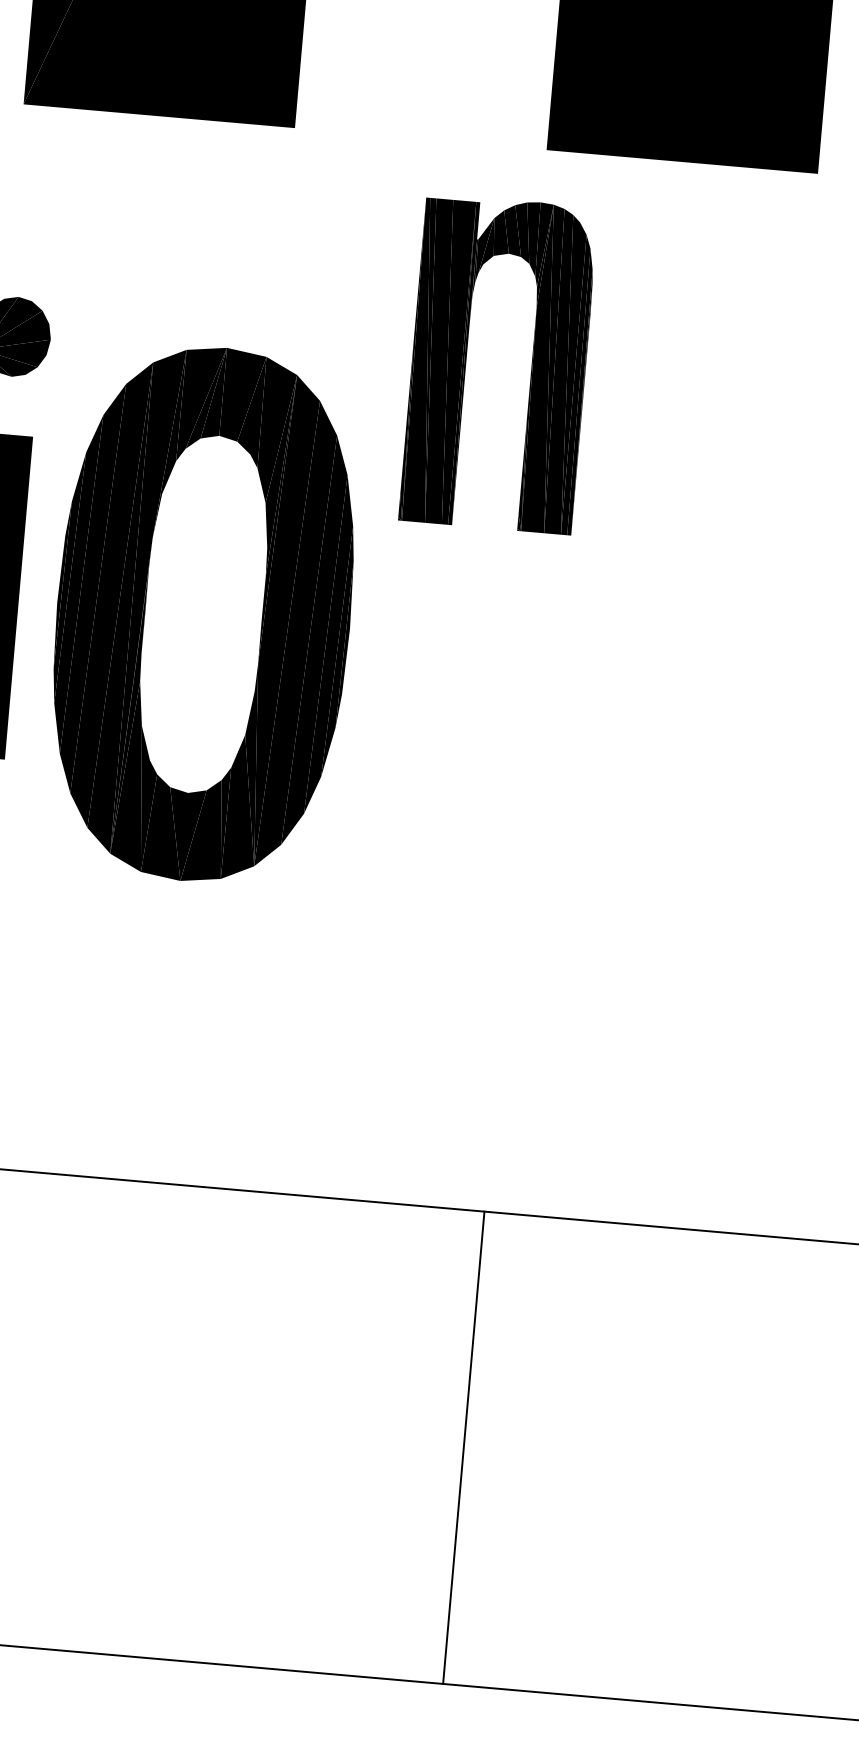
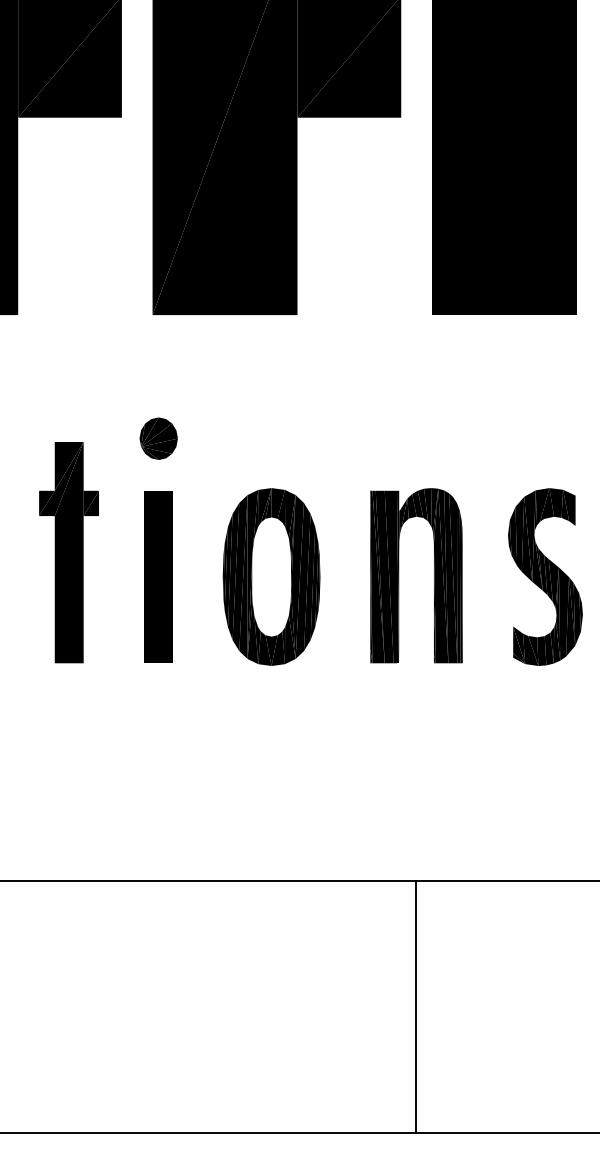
part: (467, 360) -> (399, 575), moved
part: (203, 613) -> (271, 576), size x0.62
part: (716, 658) -> (545, 576), added
line: (464, 1447) -> (416, 1006), moved

